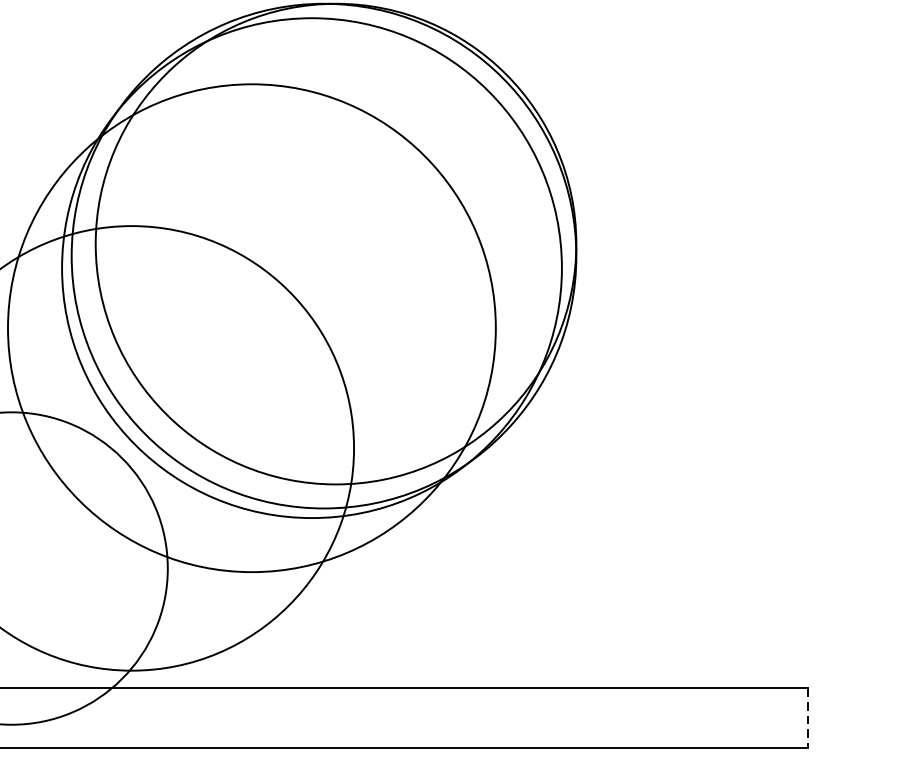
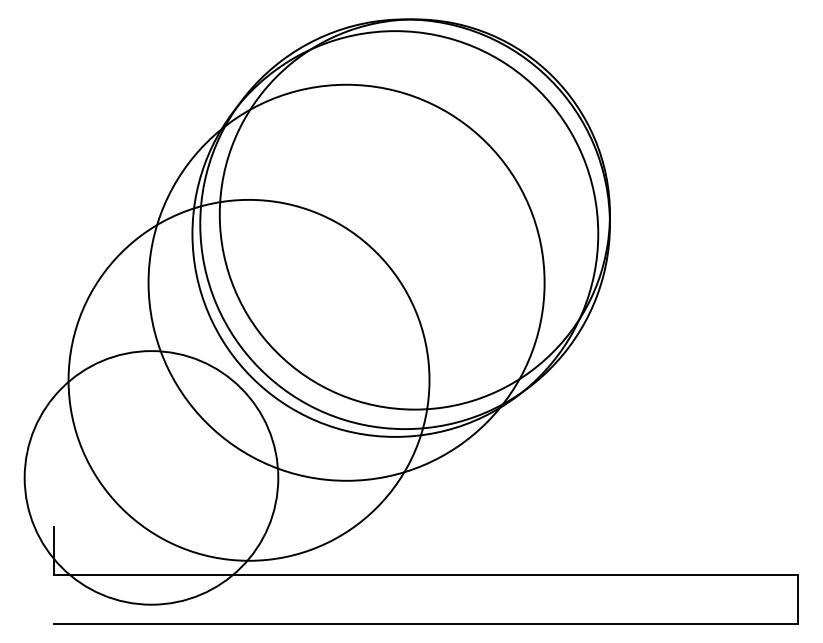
line: (808, 718) -> (798, 599), dashed -> solid

